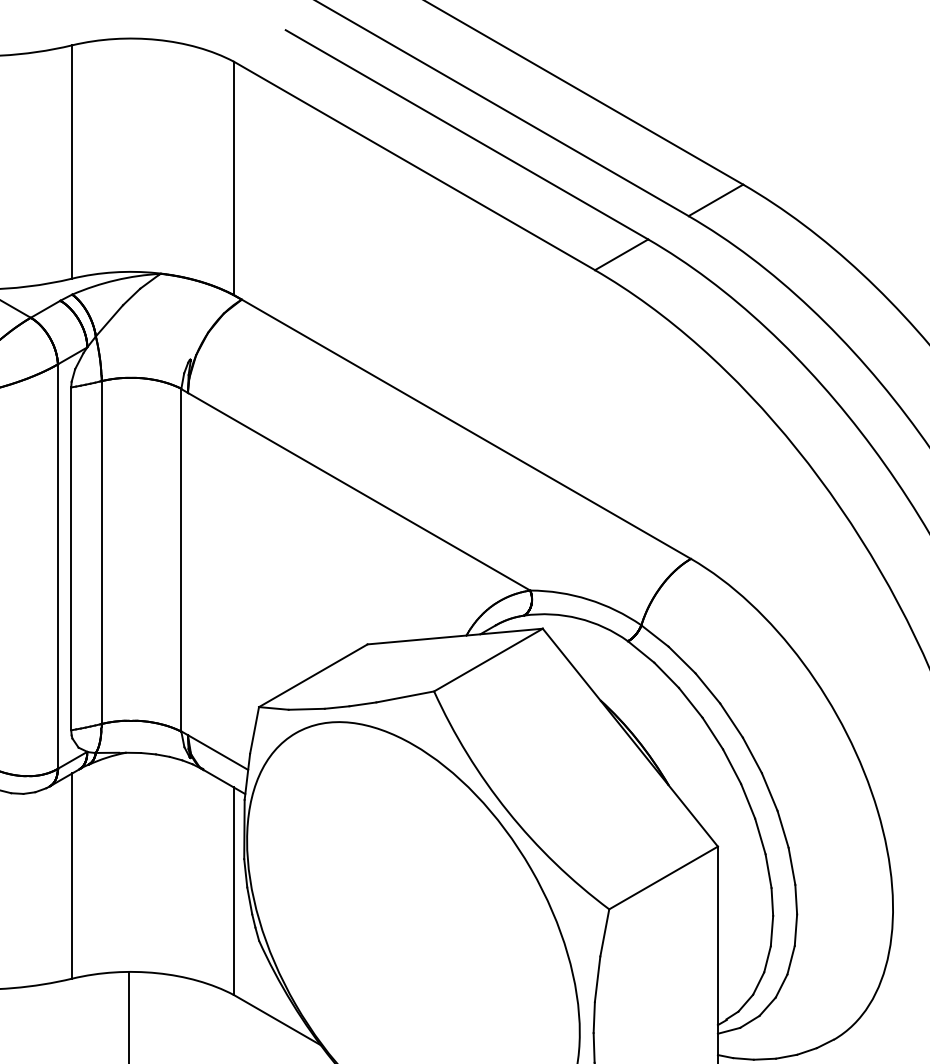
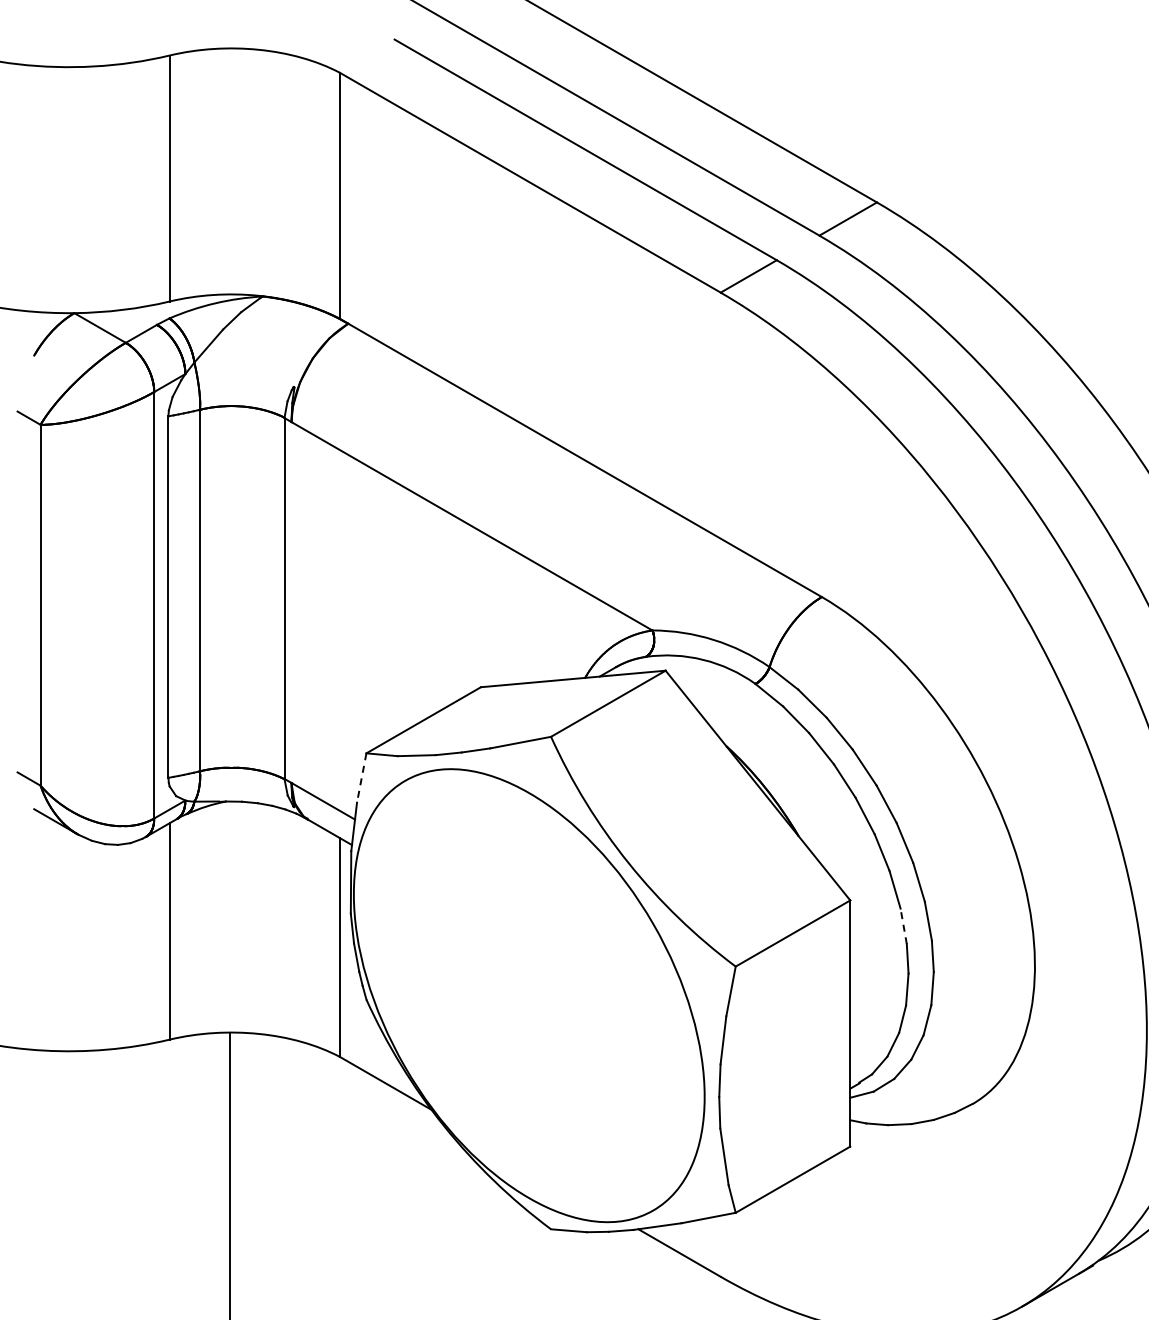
line: (254, 730) -> (361, 778), solid -> dashed
line: (768, 870) -> (903, 925), solid -> dashed

